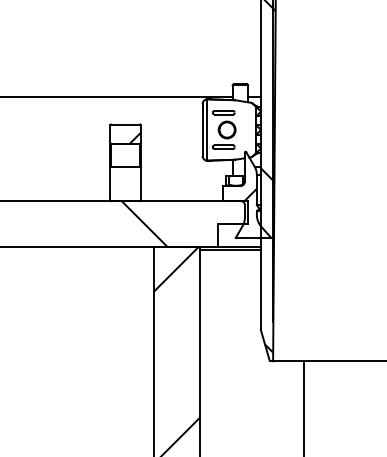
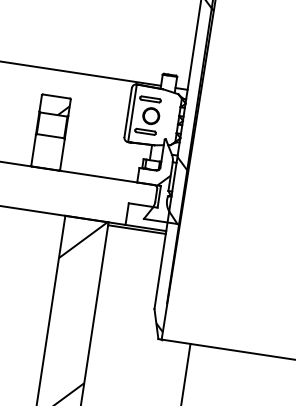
hatch: (144, 224) -> (60, 193), removed

